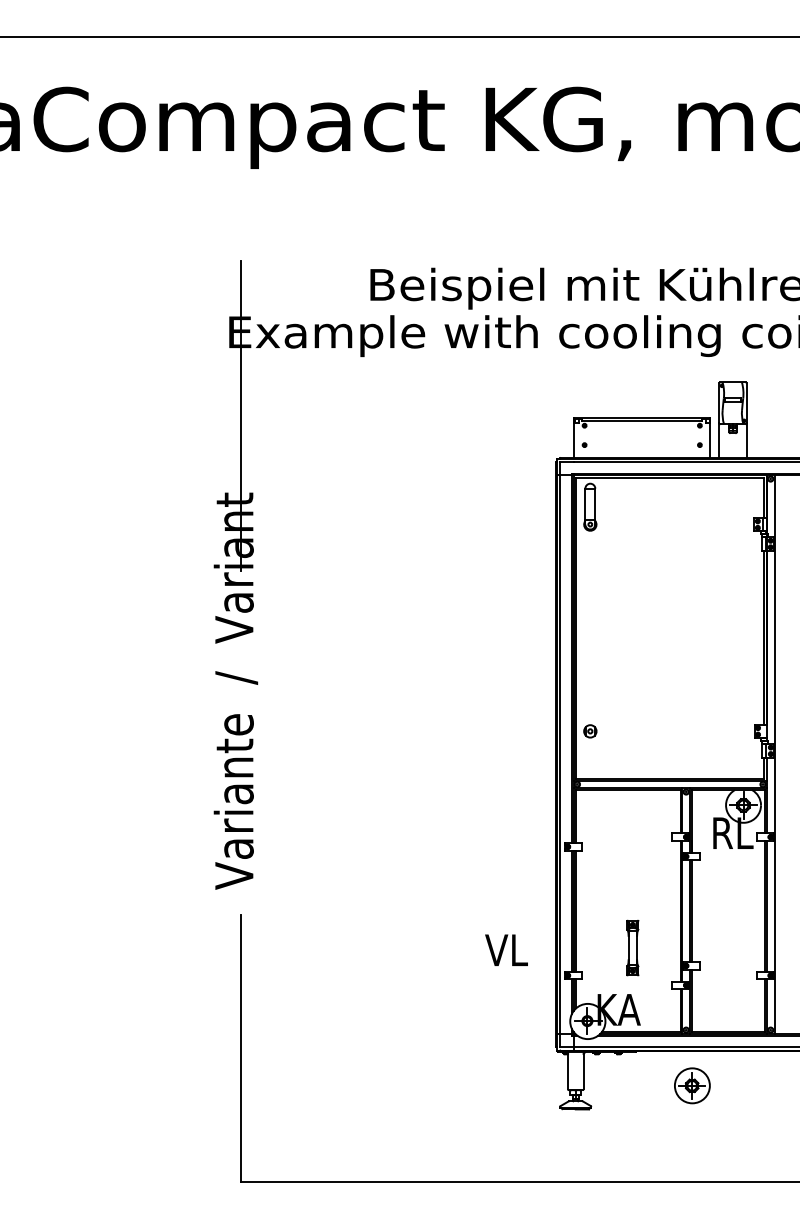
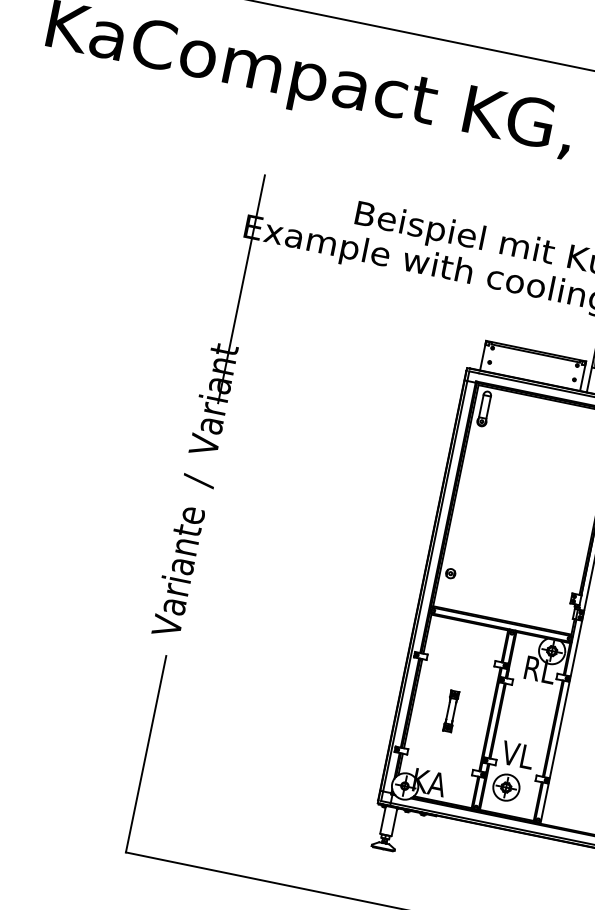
part: (632, 947) -> (451, 710), moved
text: (506, 949) -> (517, 754), moved
part: (692, 1085) -> (506, 787), moved

